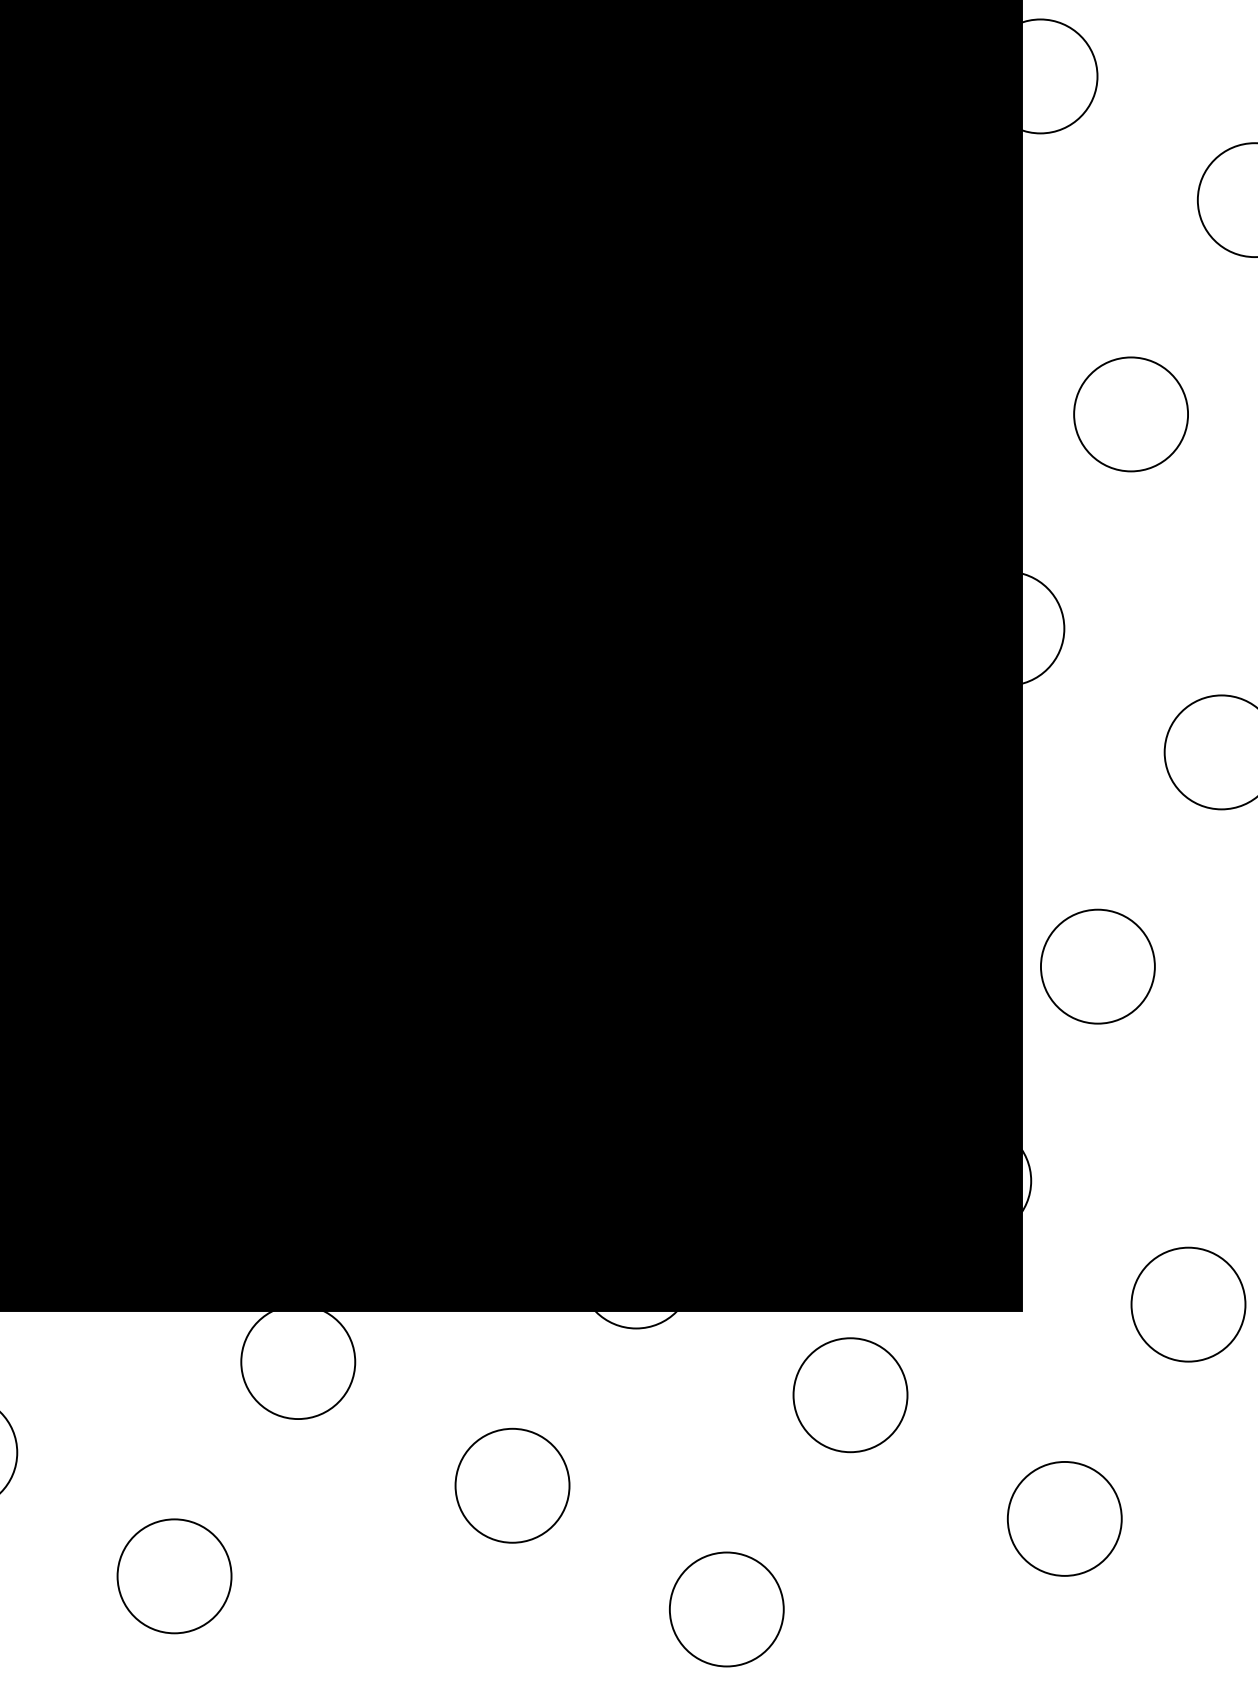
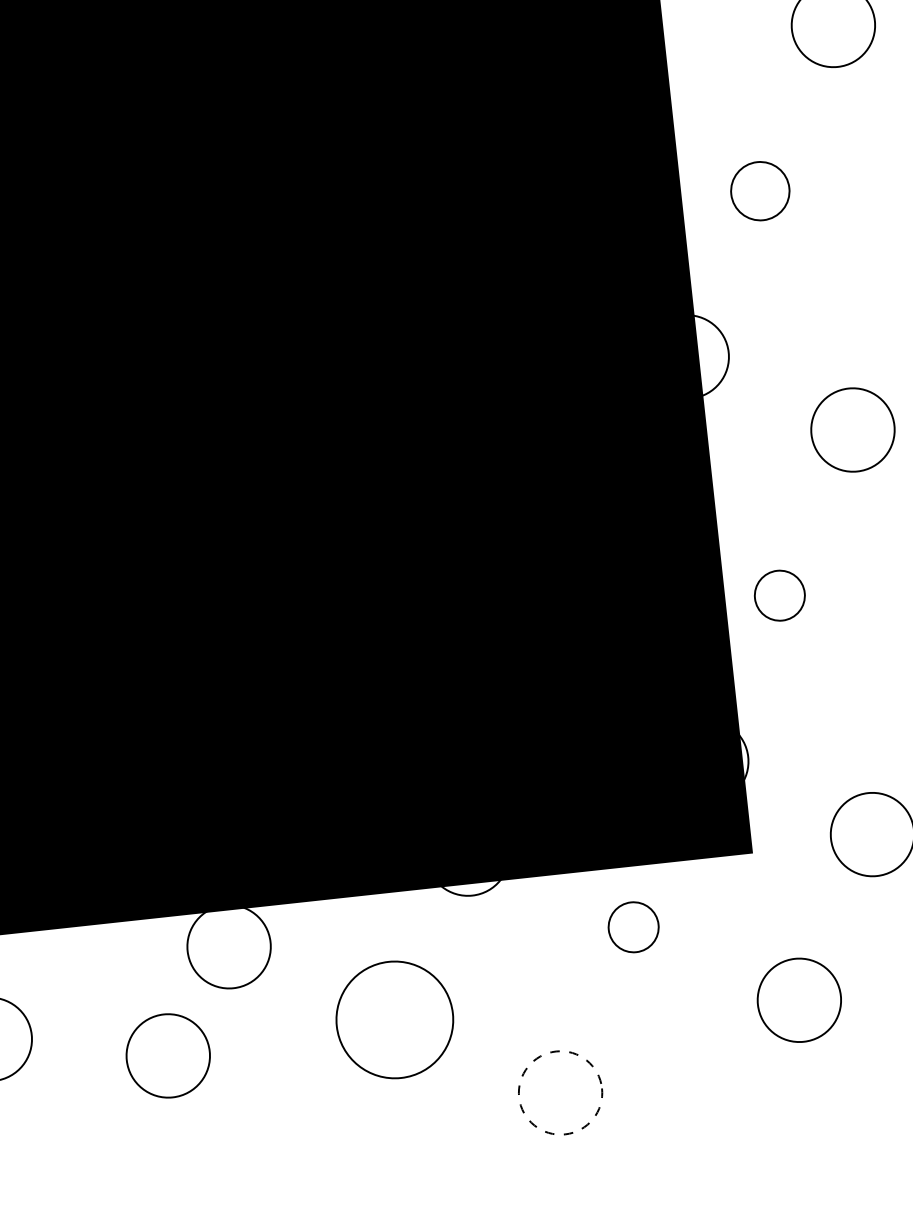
circle: (1131, 414) -> (760, 191), size x0.7
circle: (1097, 966) -> (779, 595), size x0.6
circle: (850, 1395) -> (633, 927), size x0.6
circle: (512, 1485) -> (394, 1019), size x1.4
circle: (174, 1576) -> (168, 1056), moved
circle: (726, 1609) -> (560, 1092), solid -> dashed

